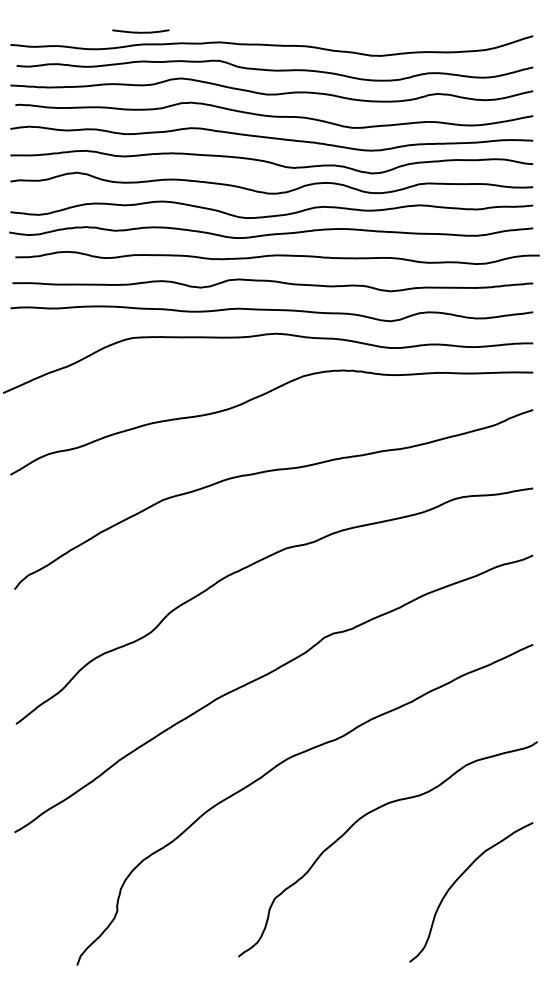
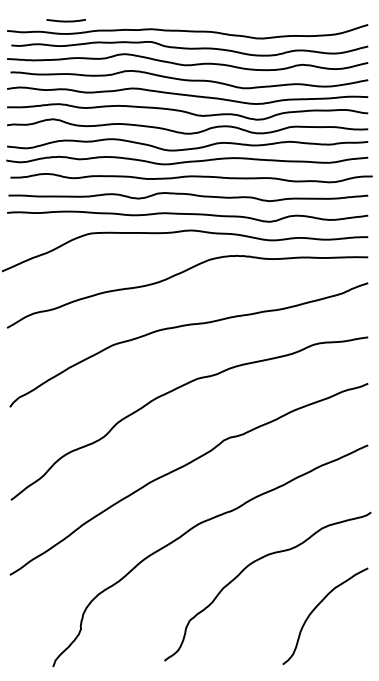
line: (139, 31) -> (65, 20), moved

